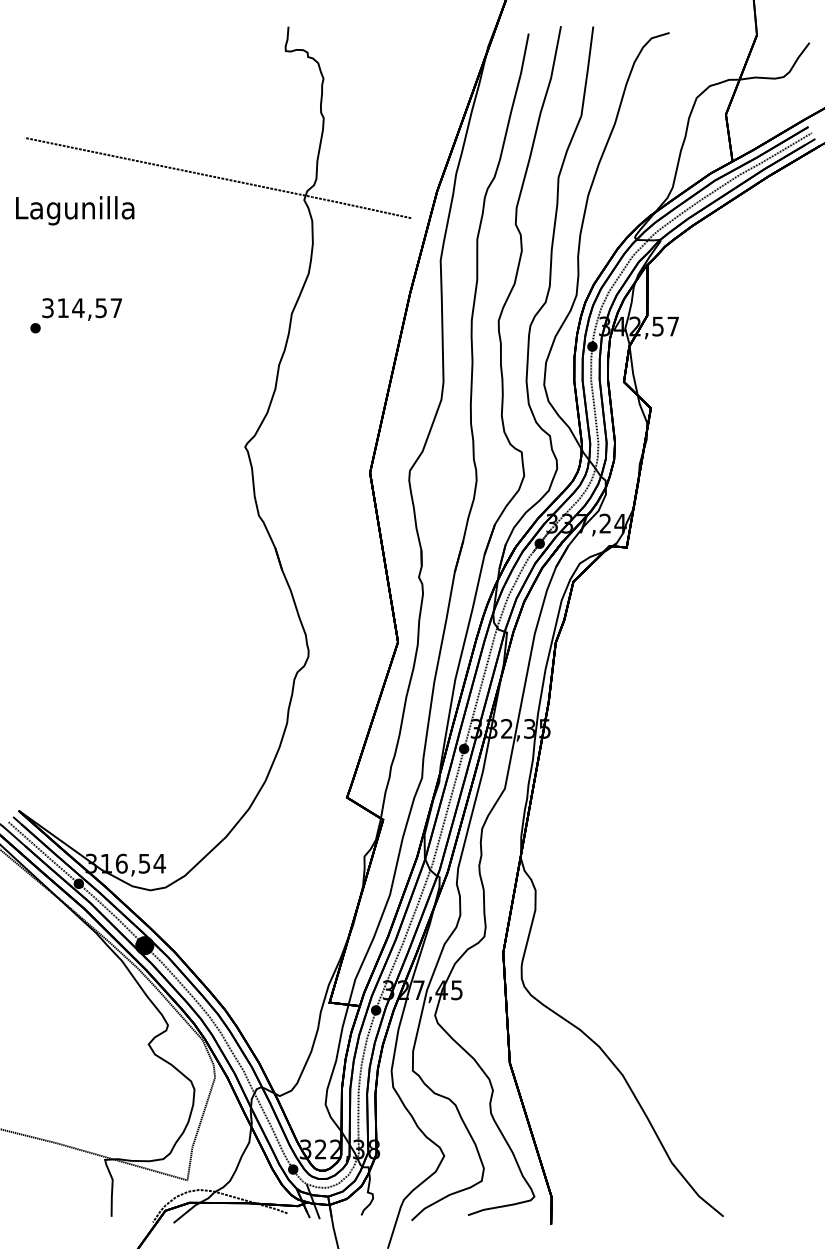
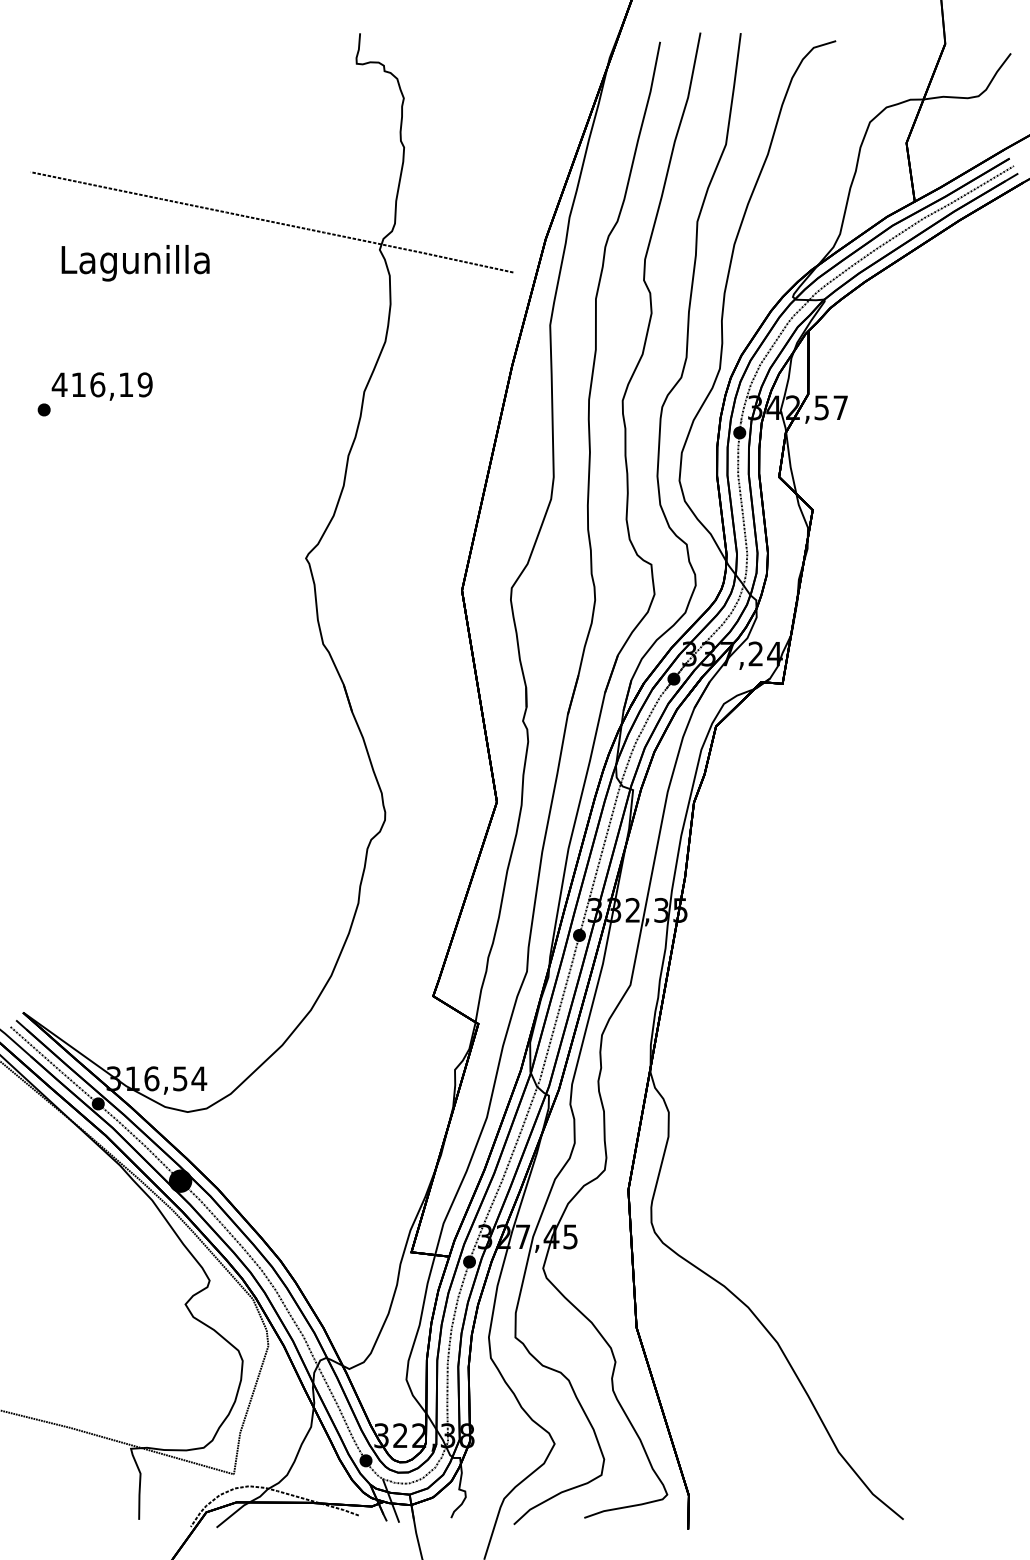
text: (75, 210) -> (135, 263), moved
text: (81, 307) -> (101, 384), 314,57 -> 416,19

